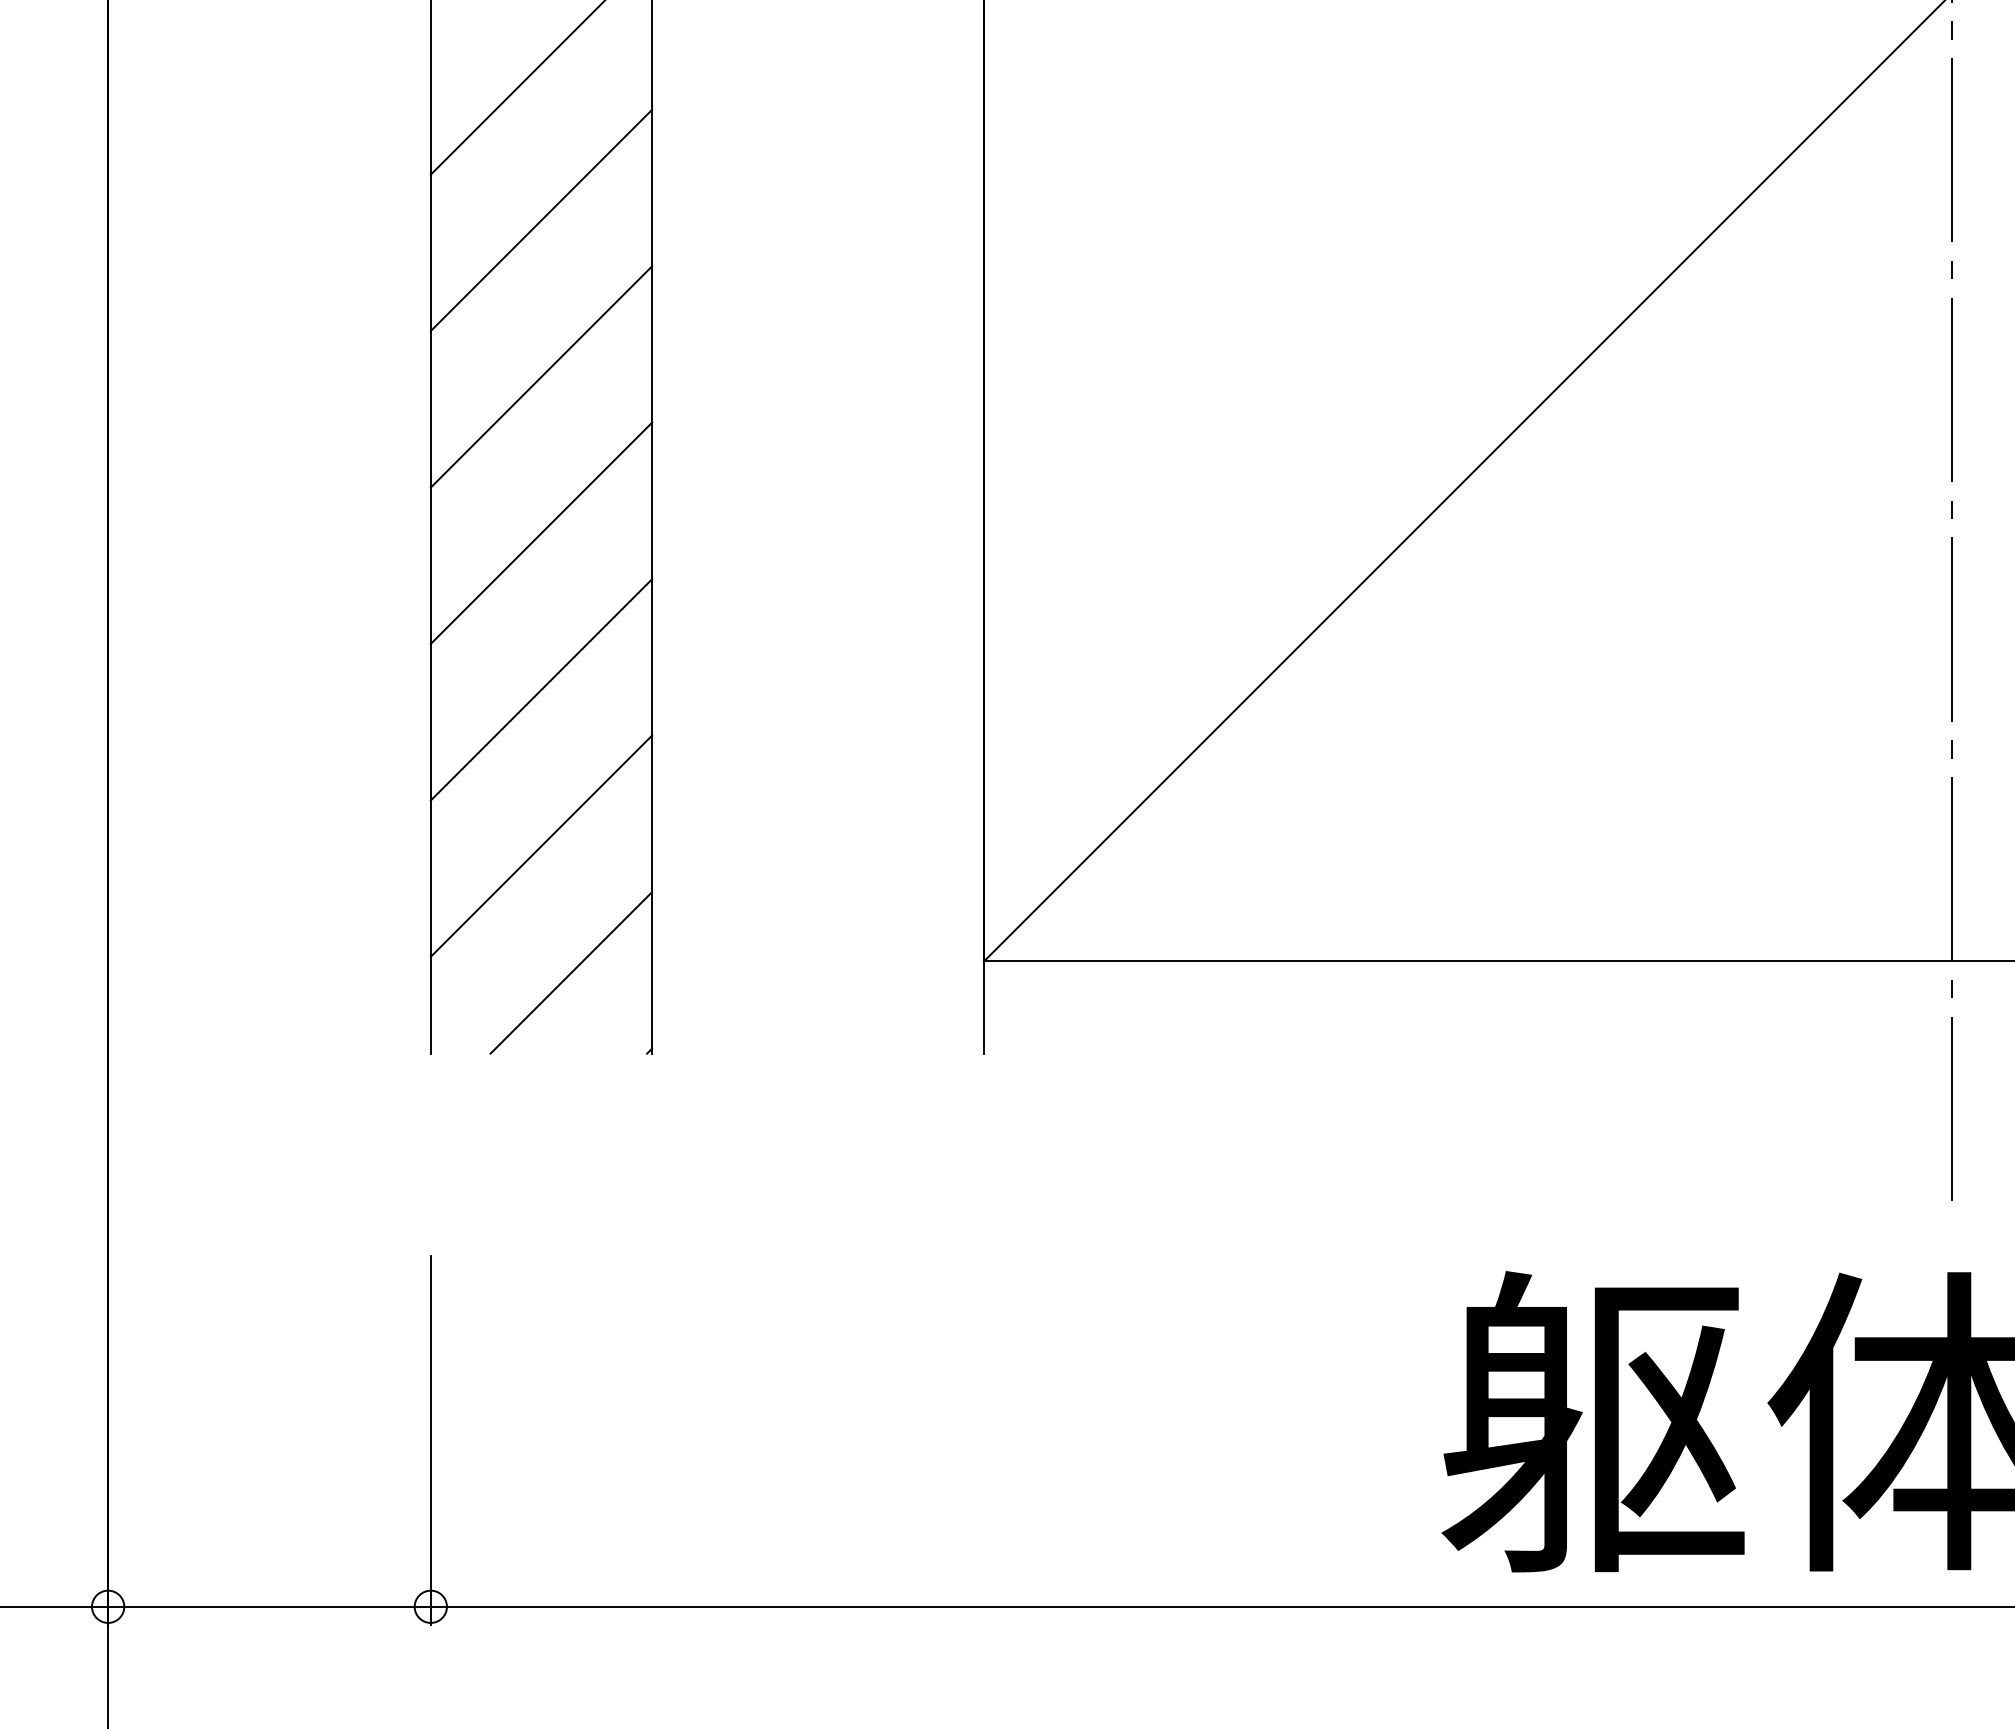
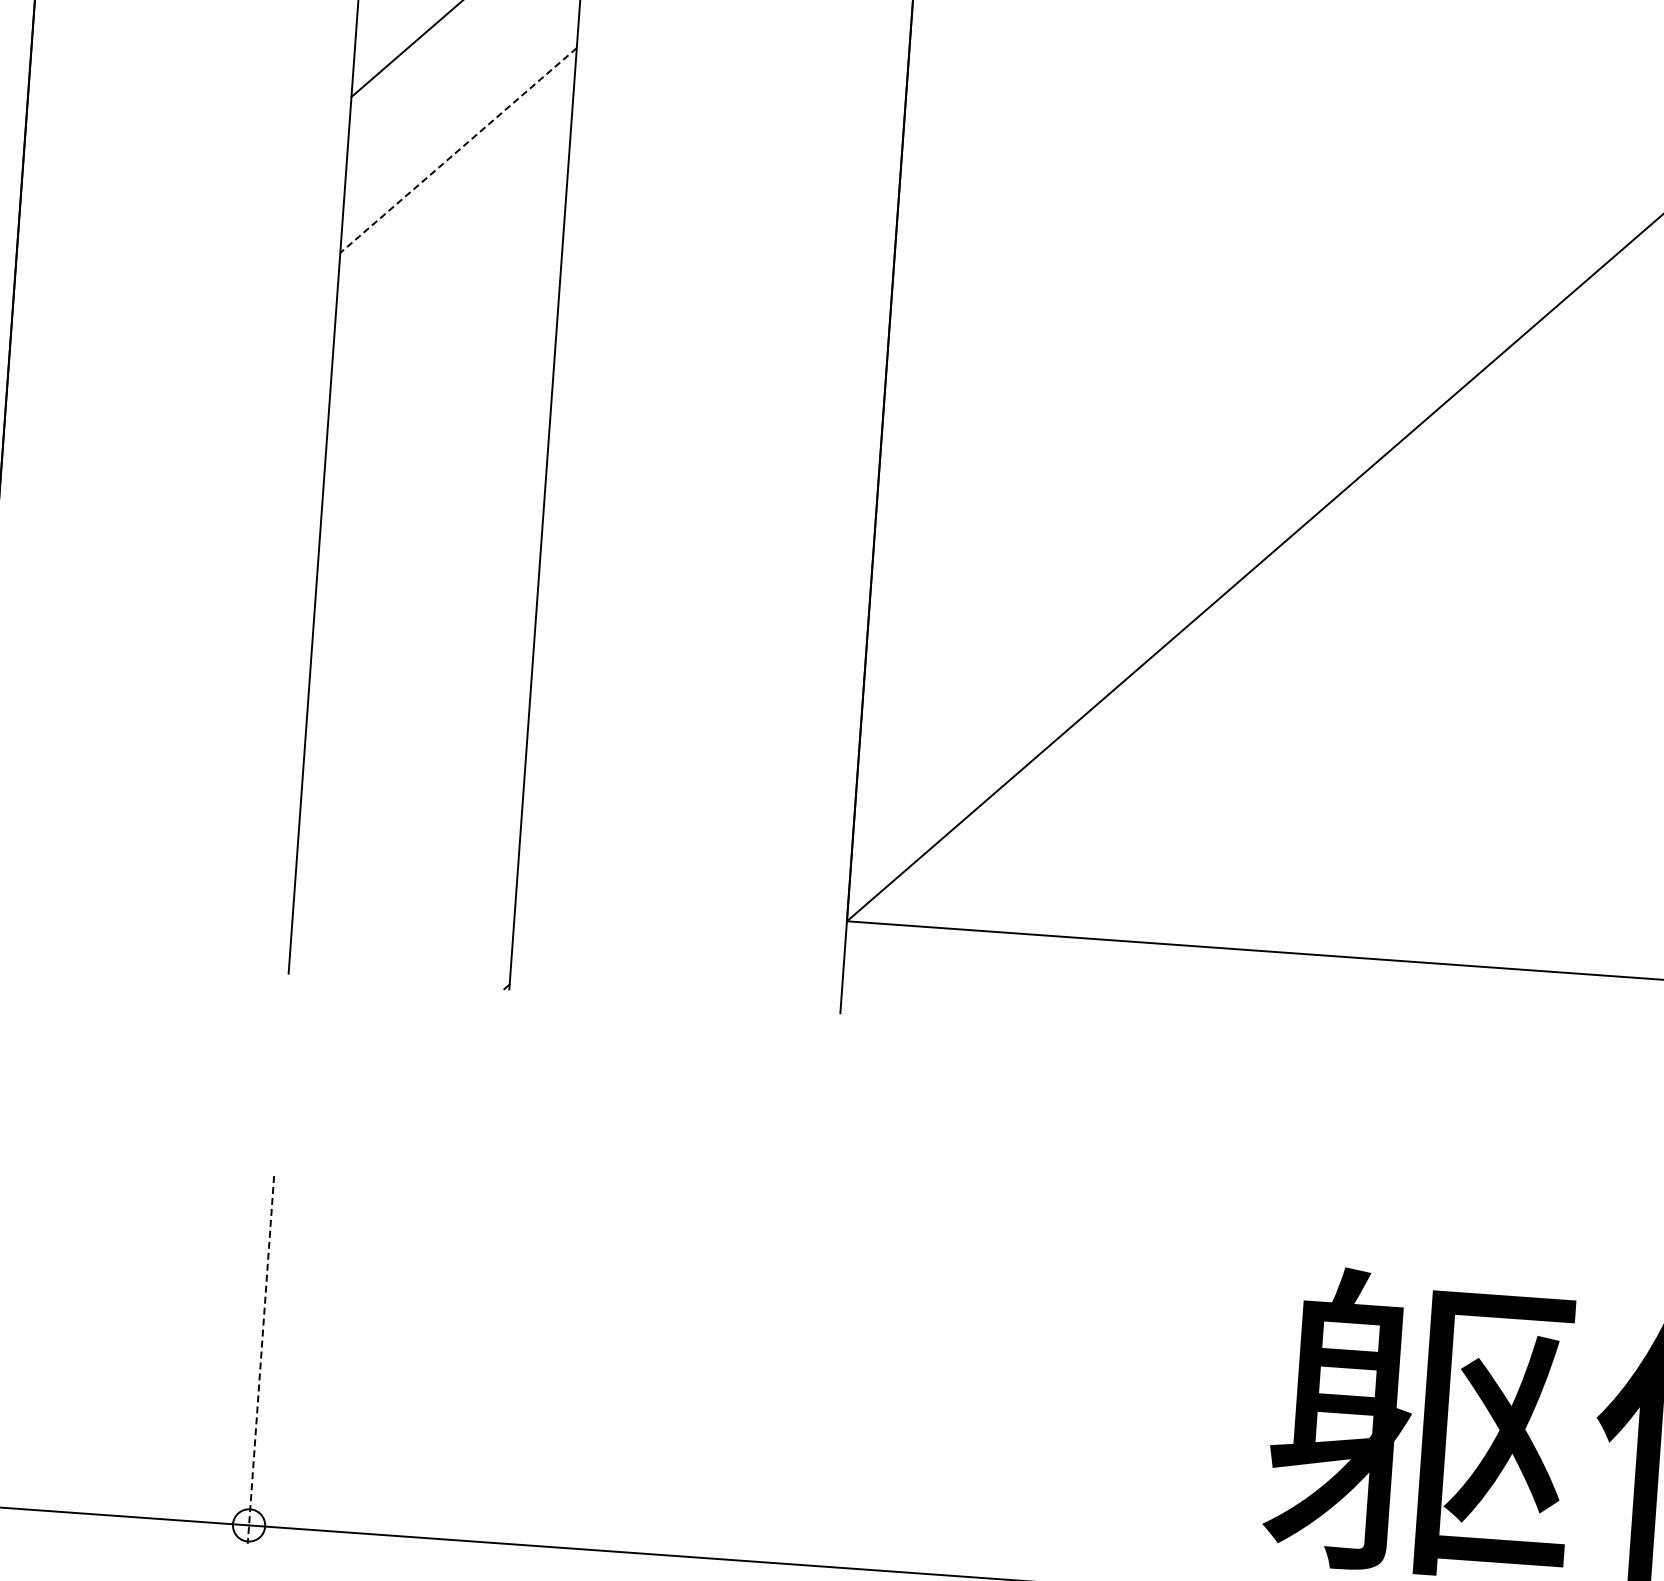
line: (541, 220) -> (458, 150), solid -> dashed
line: (541, 376) -> (447, 306), removed
line: (541, 532) -> (436, 461), removed
line: (541, 689) -> (425, 618), removed
line: (541, 845) -> (413, 773), removed
line: (571, 972) -> (434, 902), removed
line: (430, 1441) -> (260, 1360), solid -> dashed

